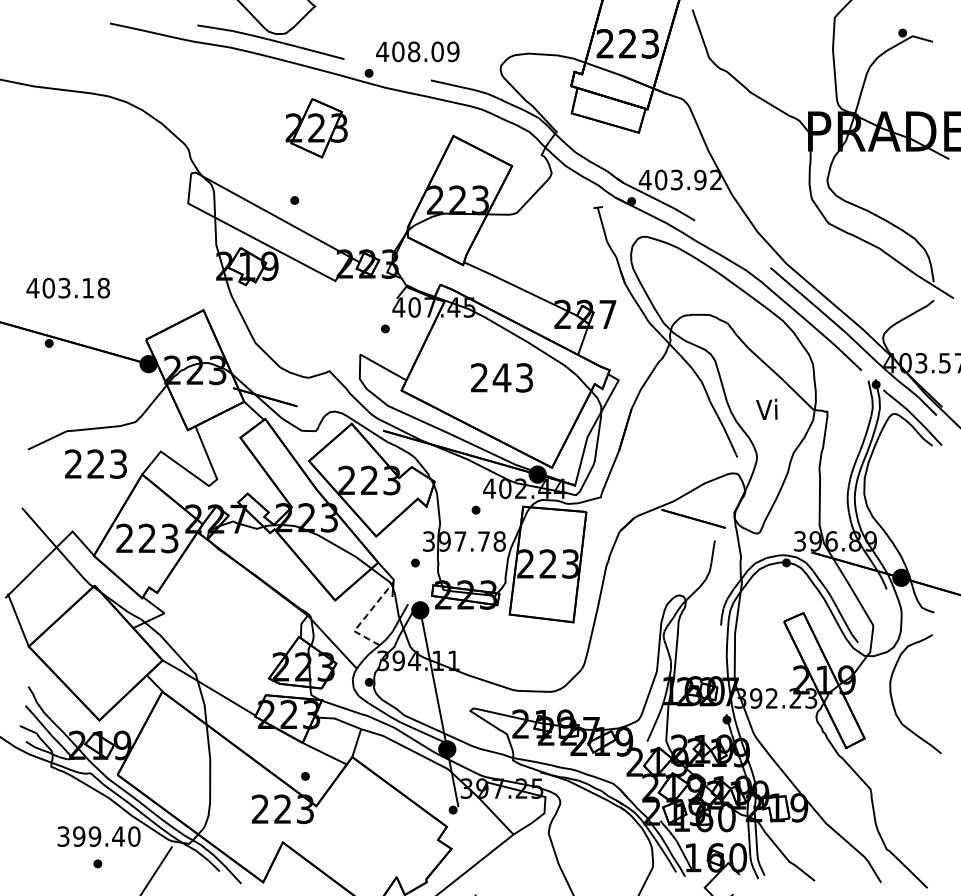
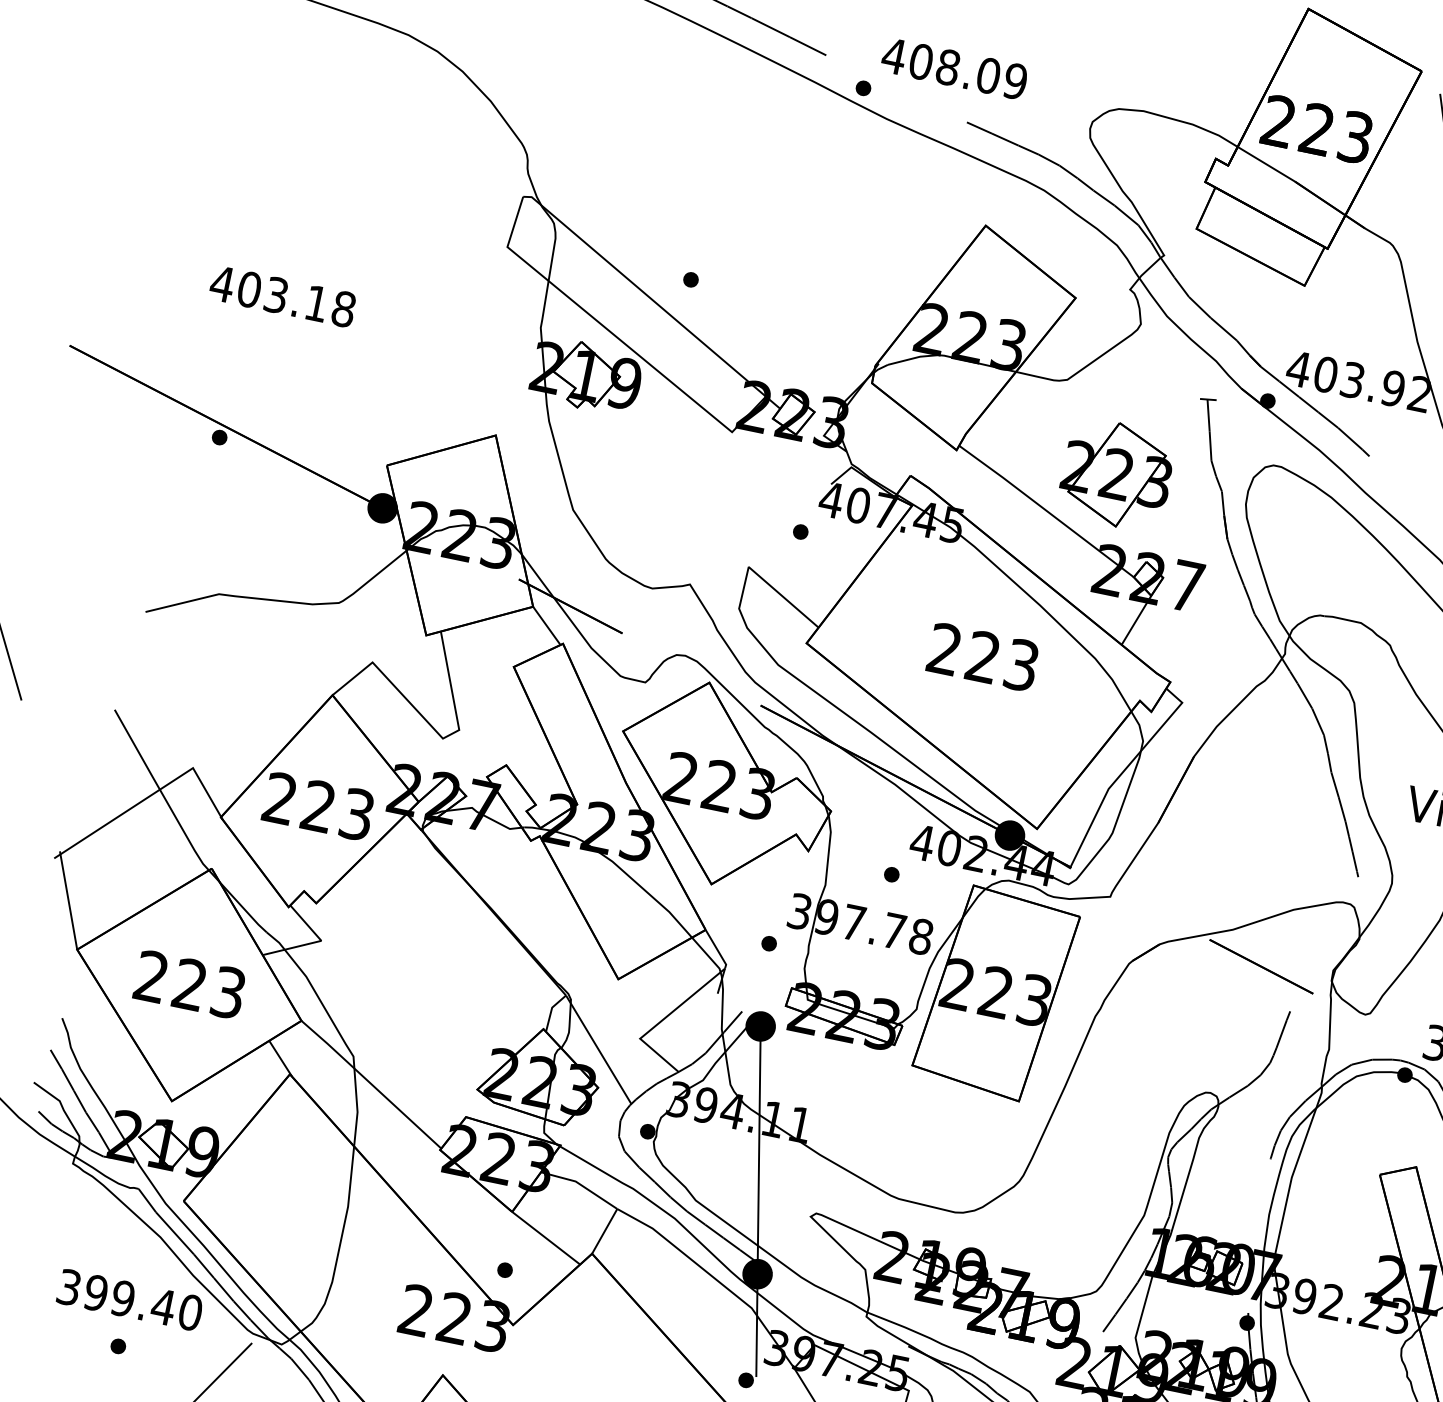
part: (316, 128) -> (1116, 475), moved
text: (67, 287) -> (281, 295), moved
text: (501, 377) -> (982, 656), 243 -> 223
text: (95, 463) -> (189, 983), moved
line: (364, 618) -> (662, 1020), dashed -> solid

